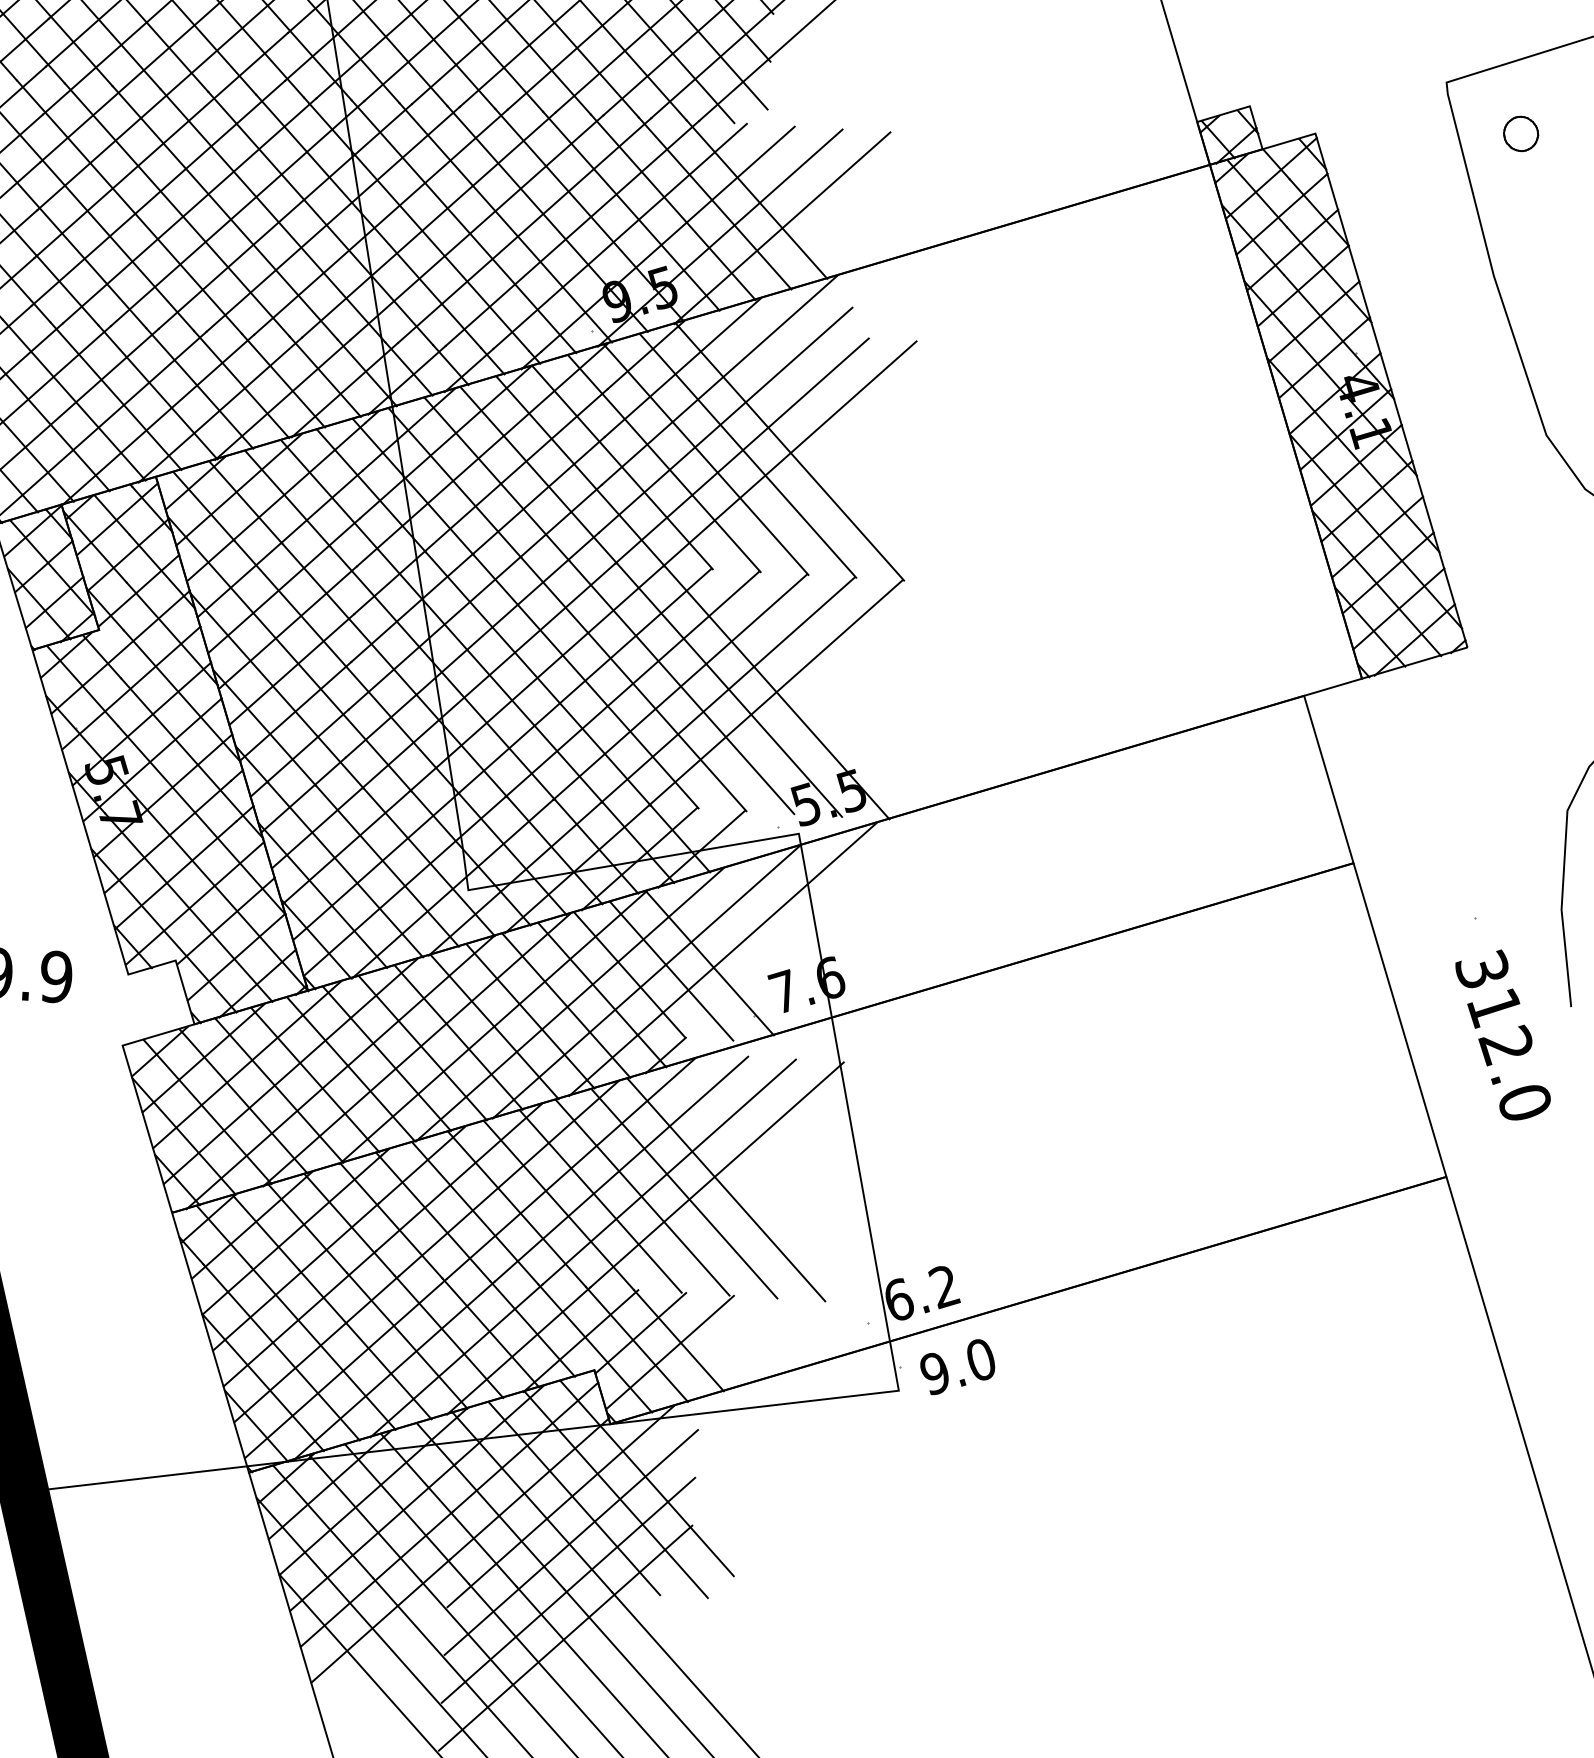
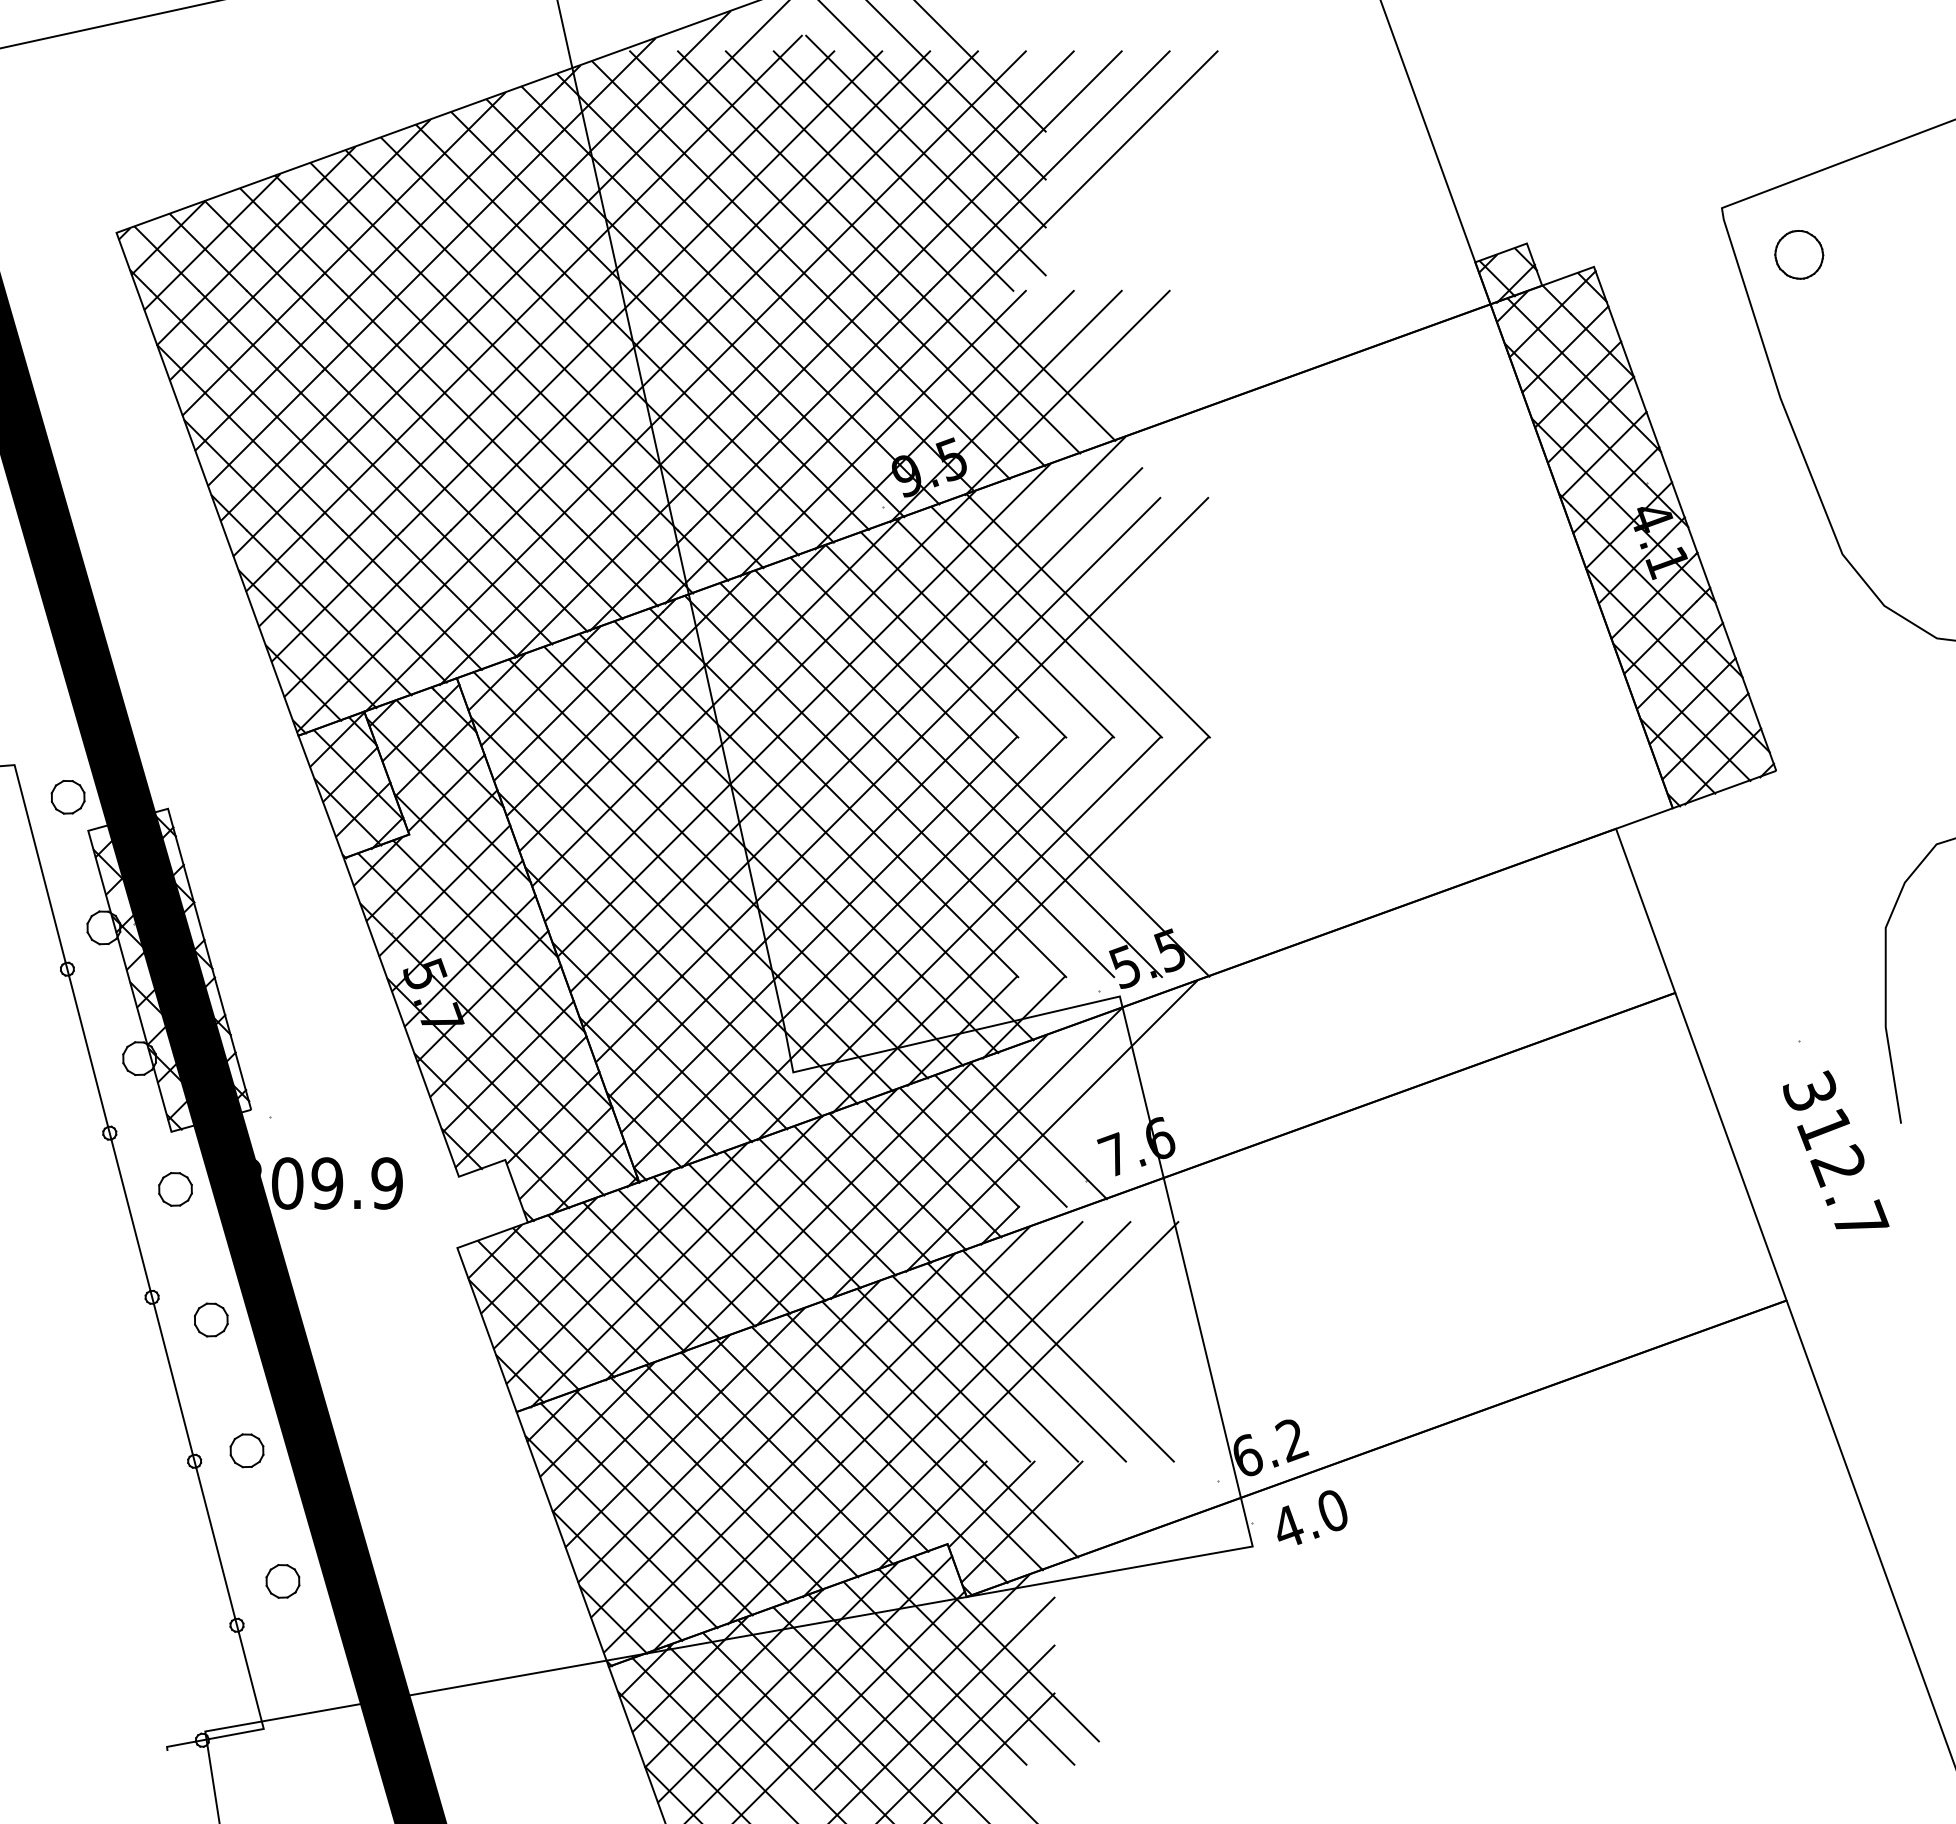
part: (1521, 134) -> (1799, 255), size x1.4
text: (1525, 1100) -> (1861, 1219), 312.0 -> 312.7
text: (934, 1372) -> (1287, 1526), 9.0 -> 4.0

